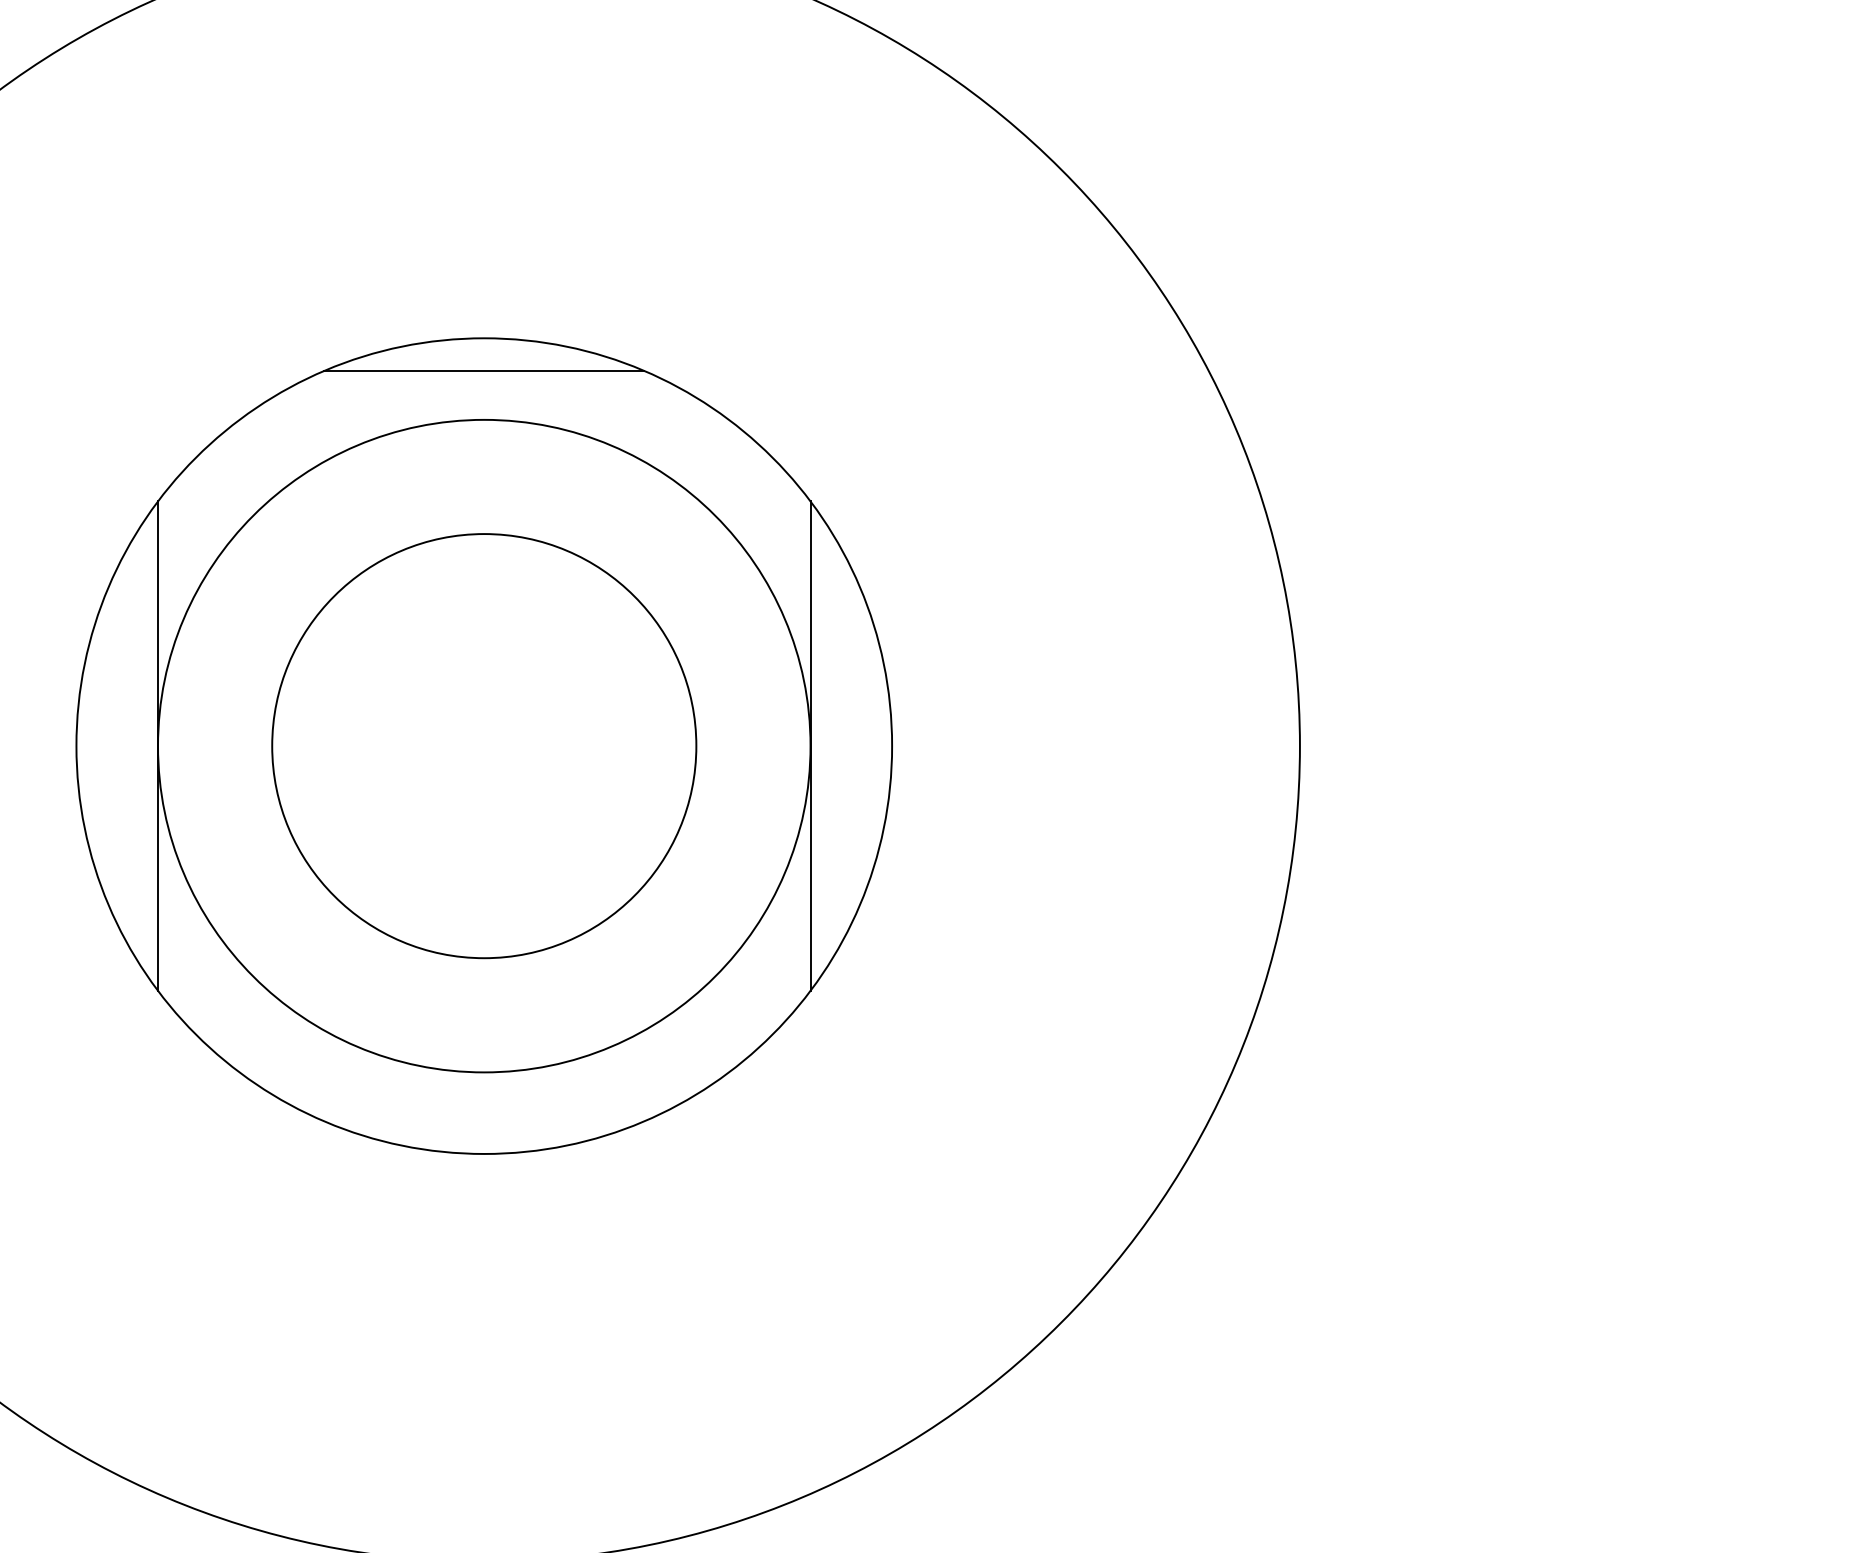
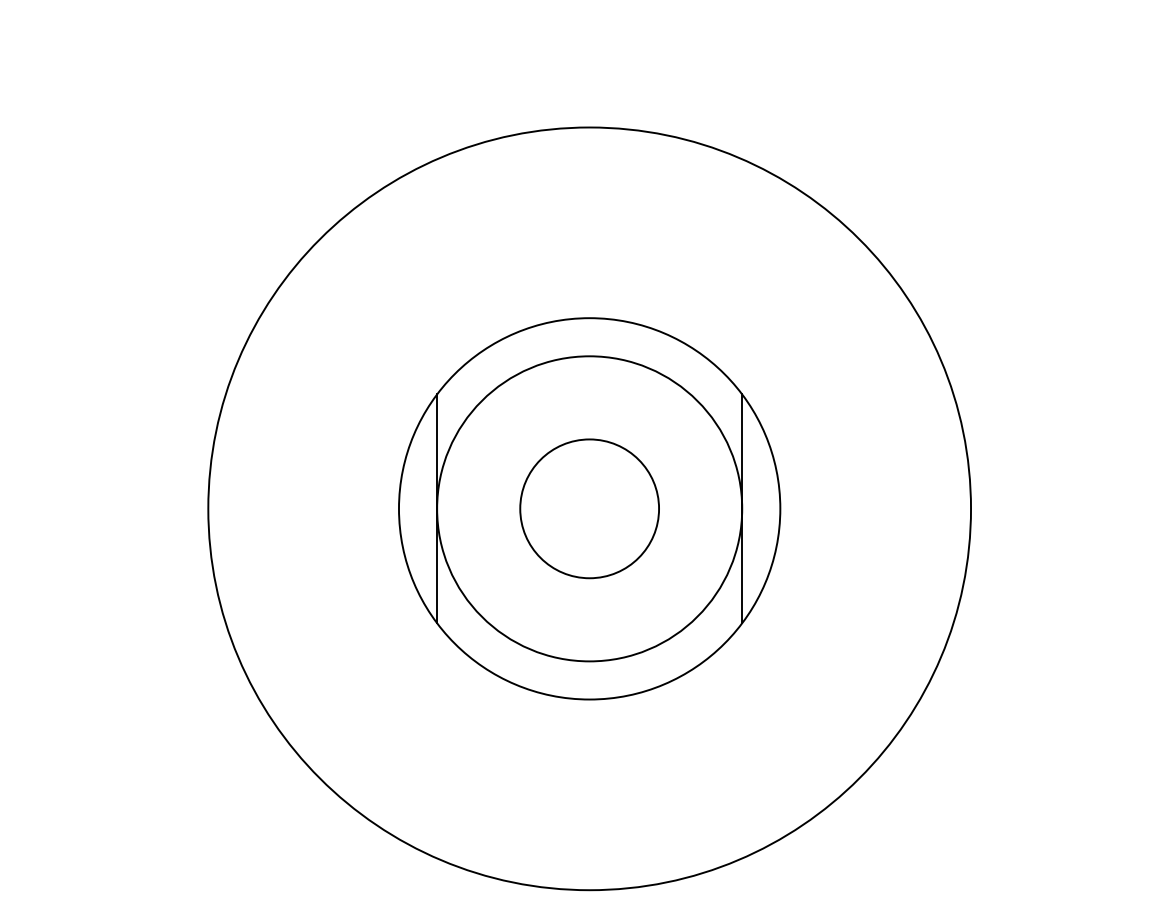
line: (483, 371) -> (589, 333), removed
circle: (483, 745) -> (589, 508), size x0.7

